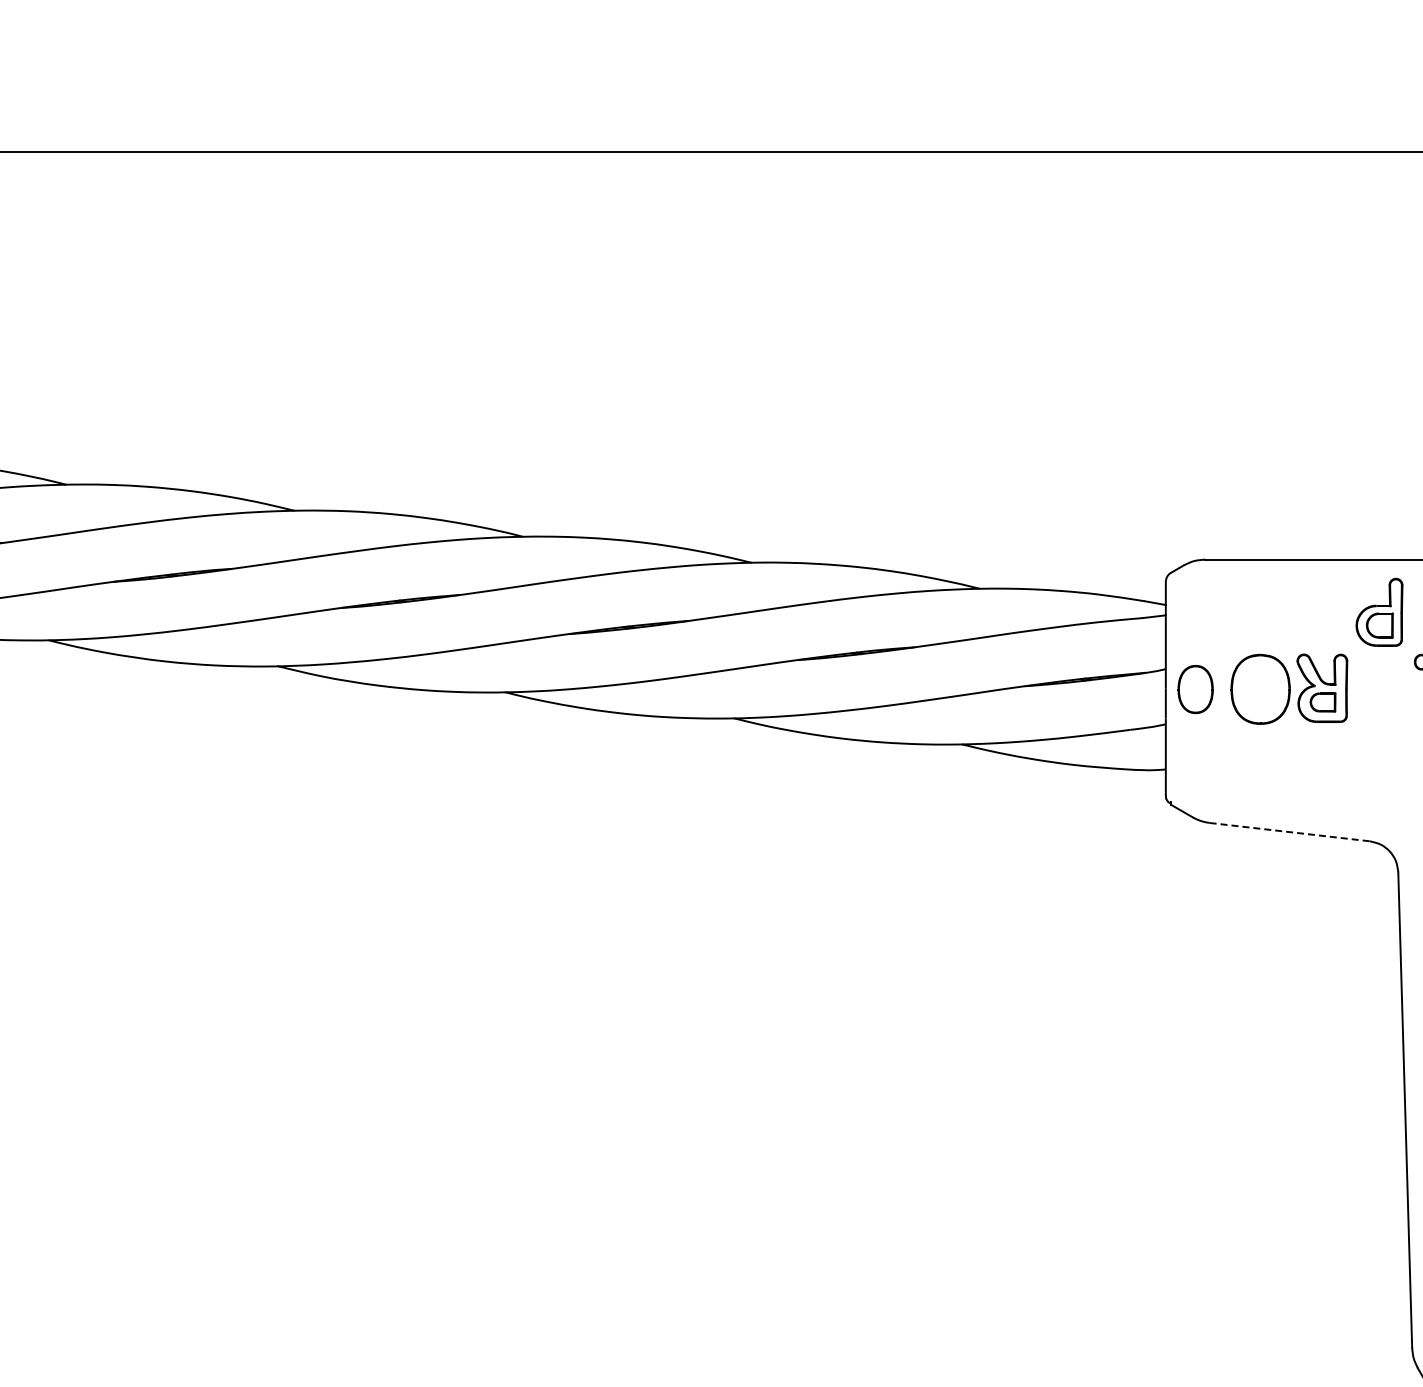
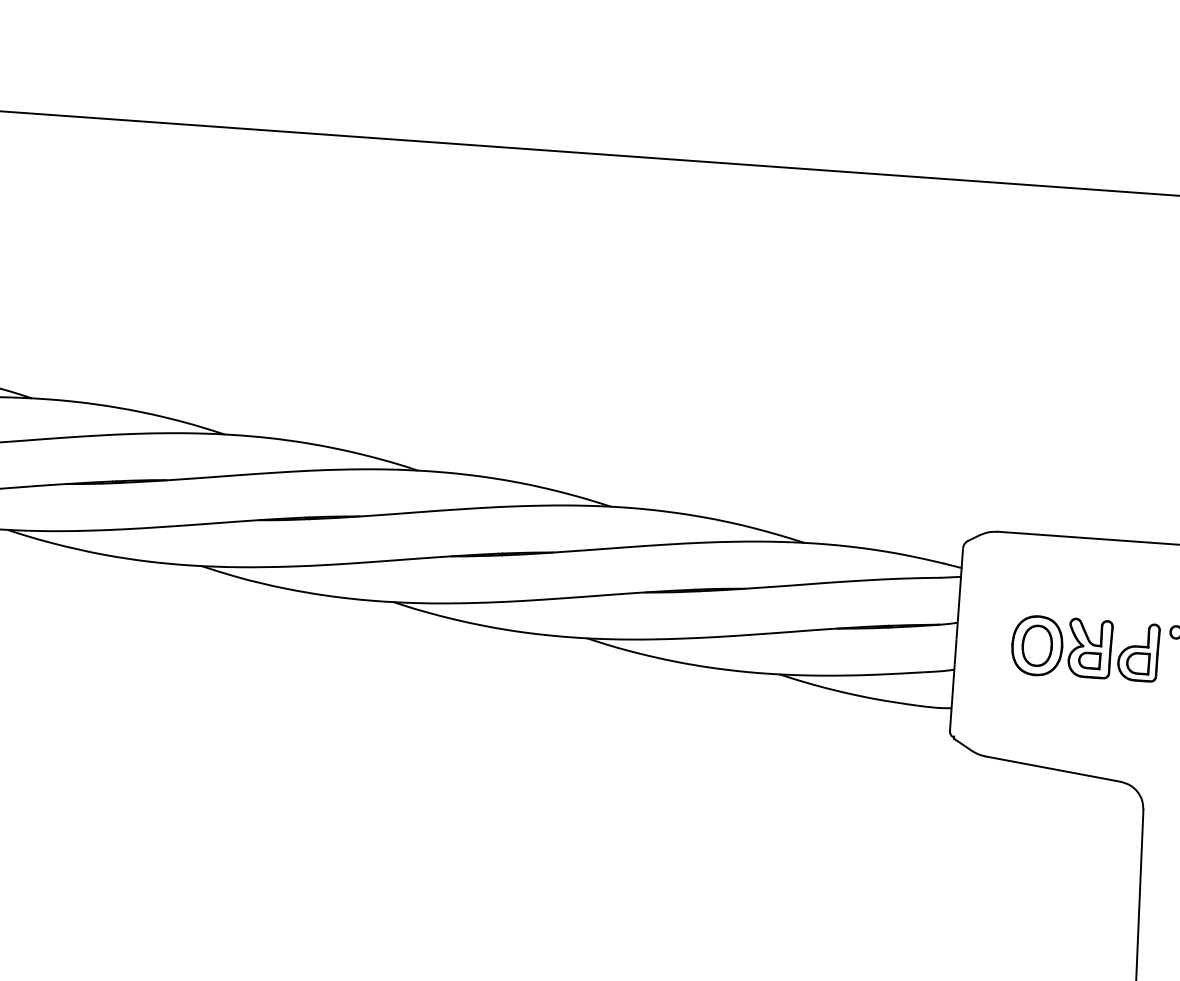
part: (1379, 611) -> (1138, 651), moved
part: (1195, 689) -> (1037, 645), moved
line: (1289, 832) -> (1053, 769), dashed -> solid

